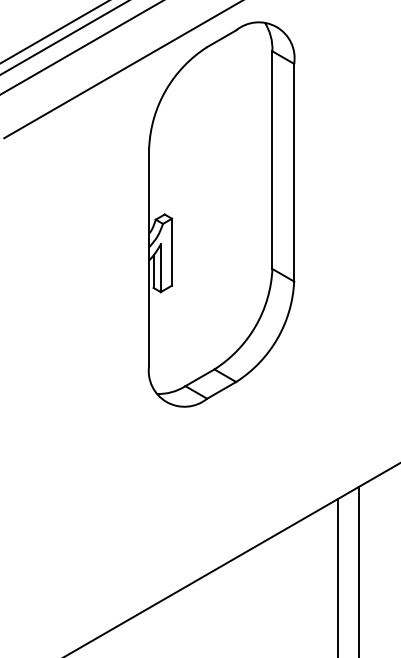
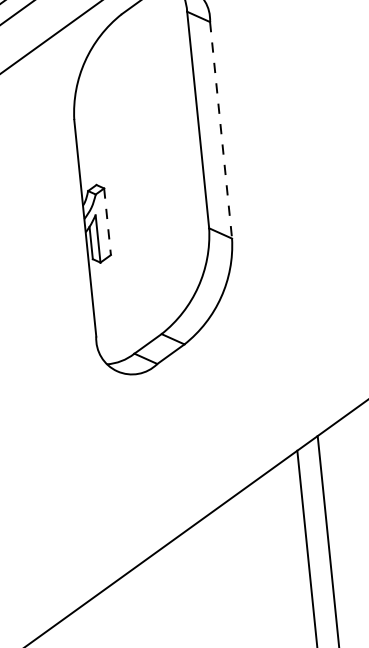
line: (294, 172) -> (221, 130), solid -> dashed
line: (171, 252) -> (107, 222), solid -> dashed

